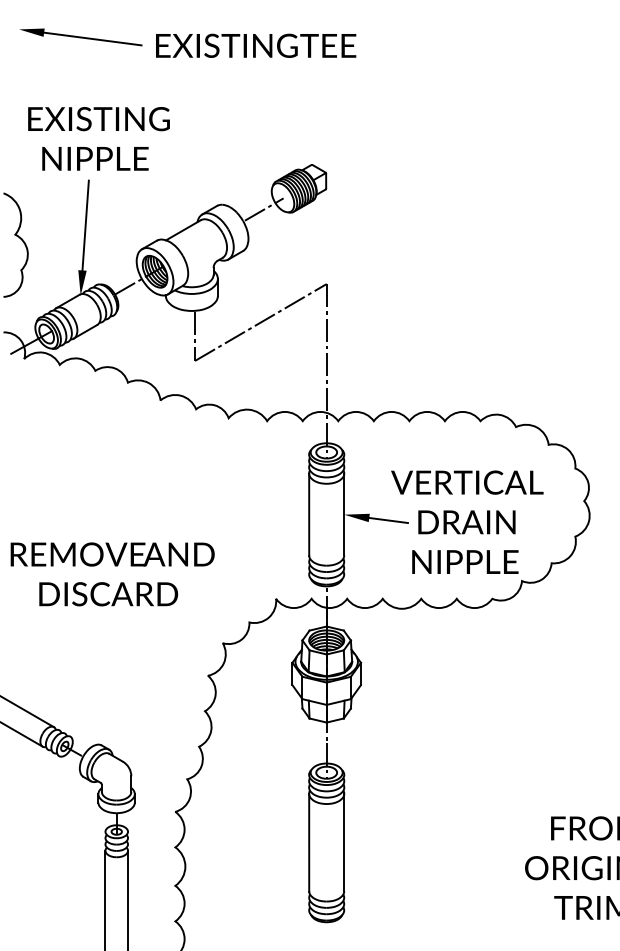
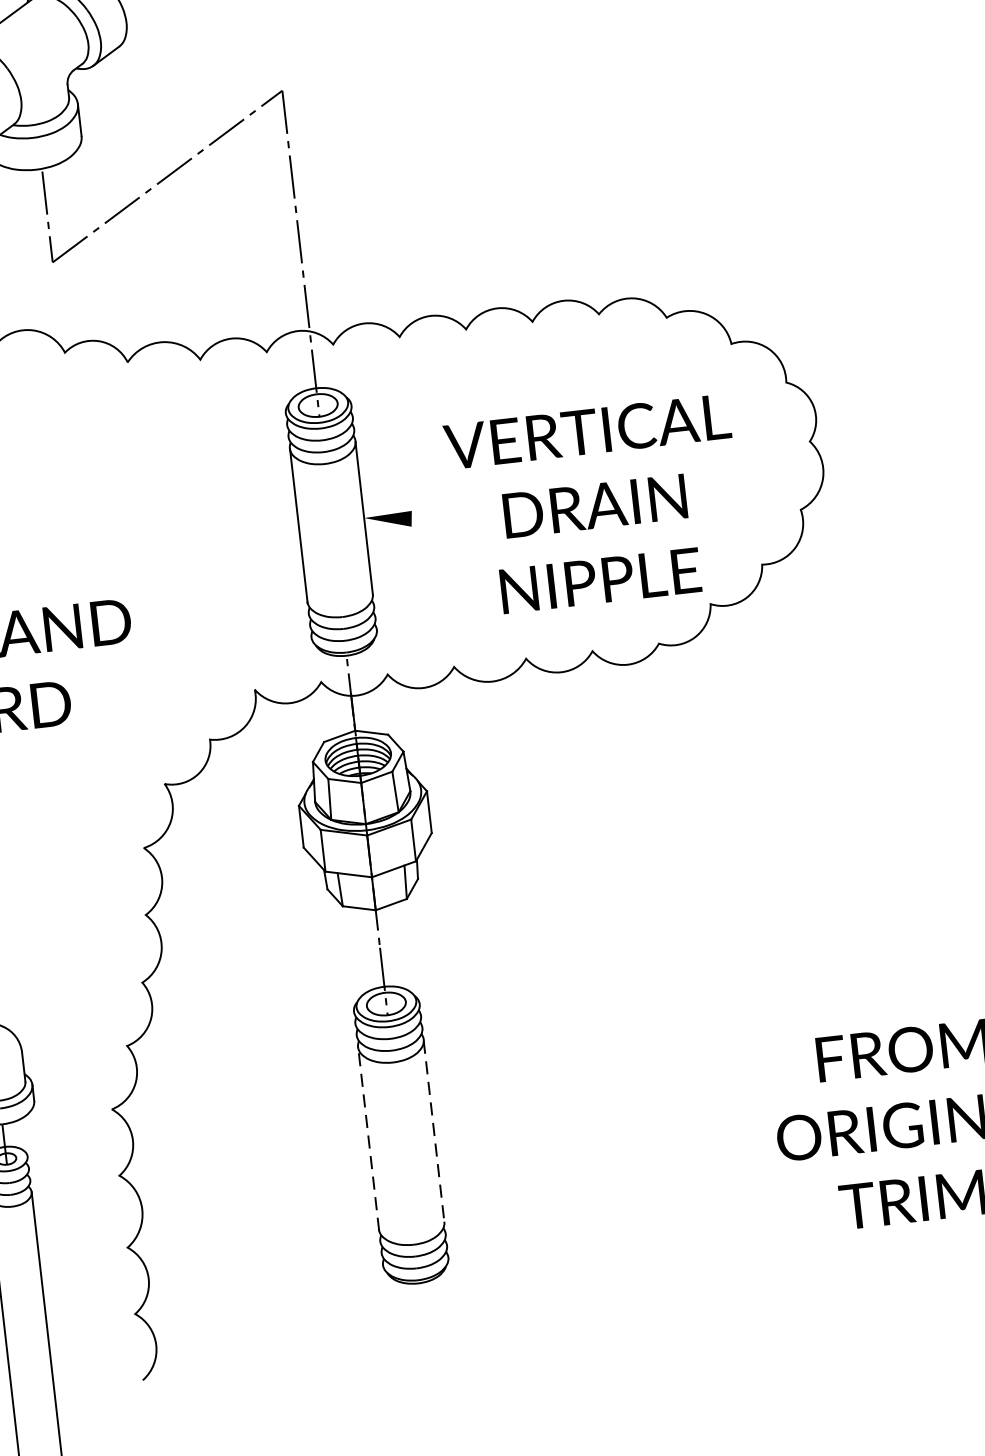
line: (388, 520) -> (448, 519), removed
line: (309, 843) -> (369, 1139), solid -> dashed
line: (344, 843) -> (434, 1132), solid -> dashed

